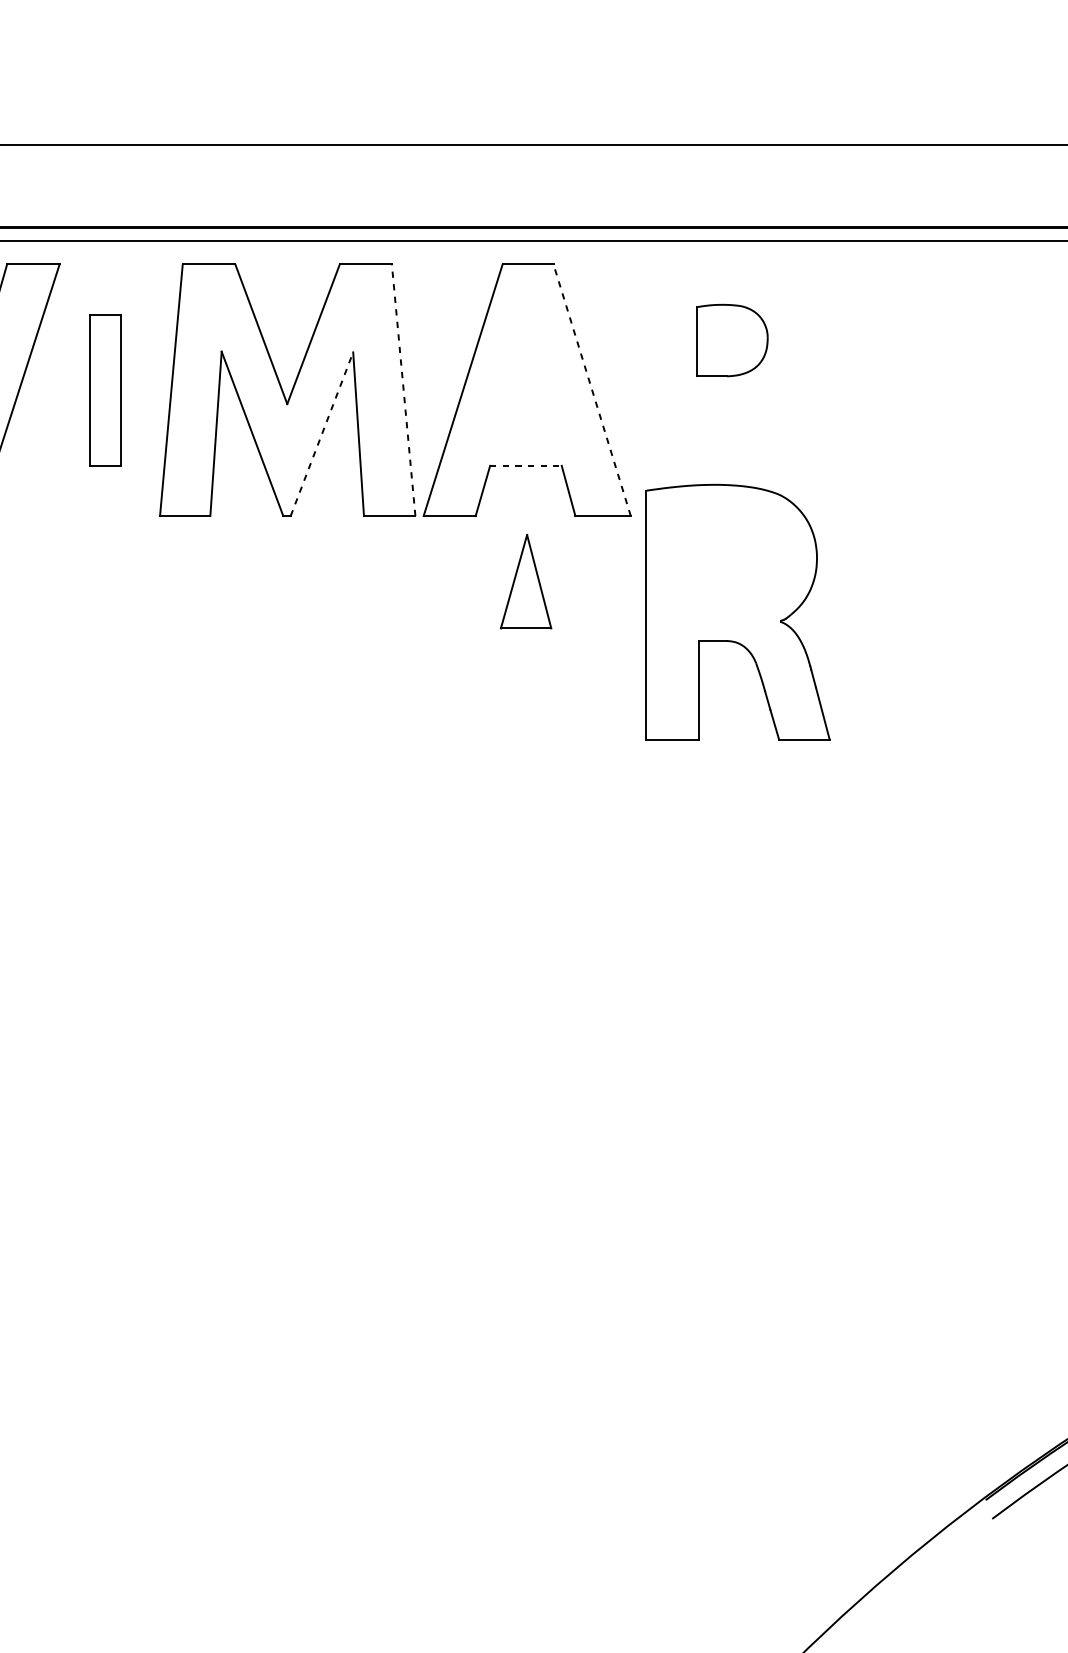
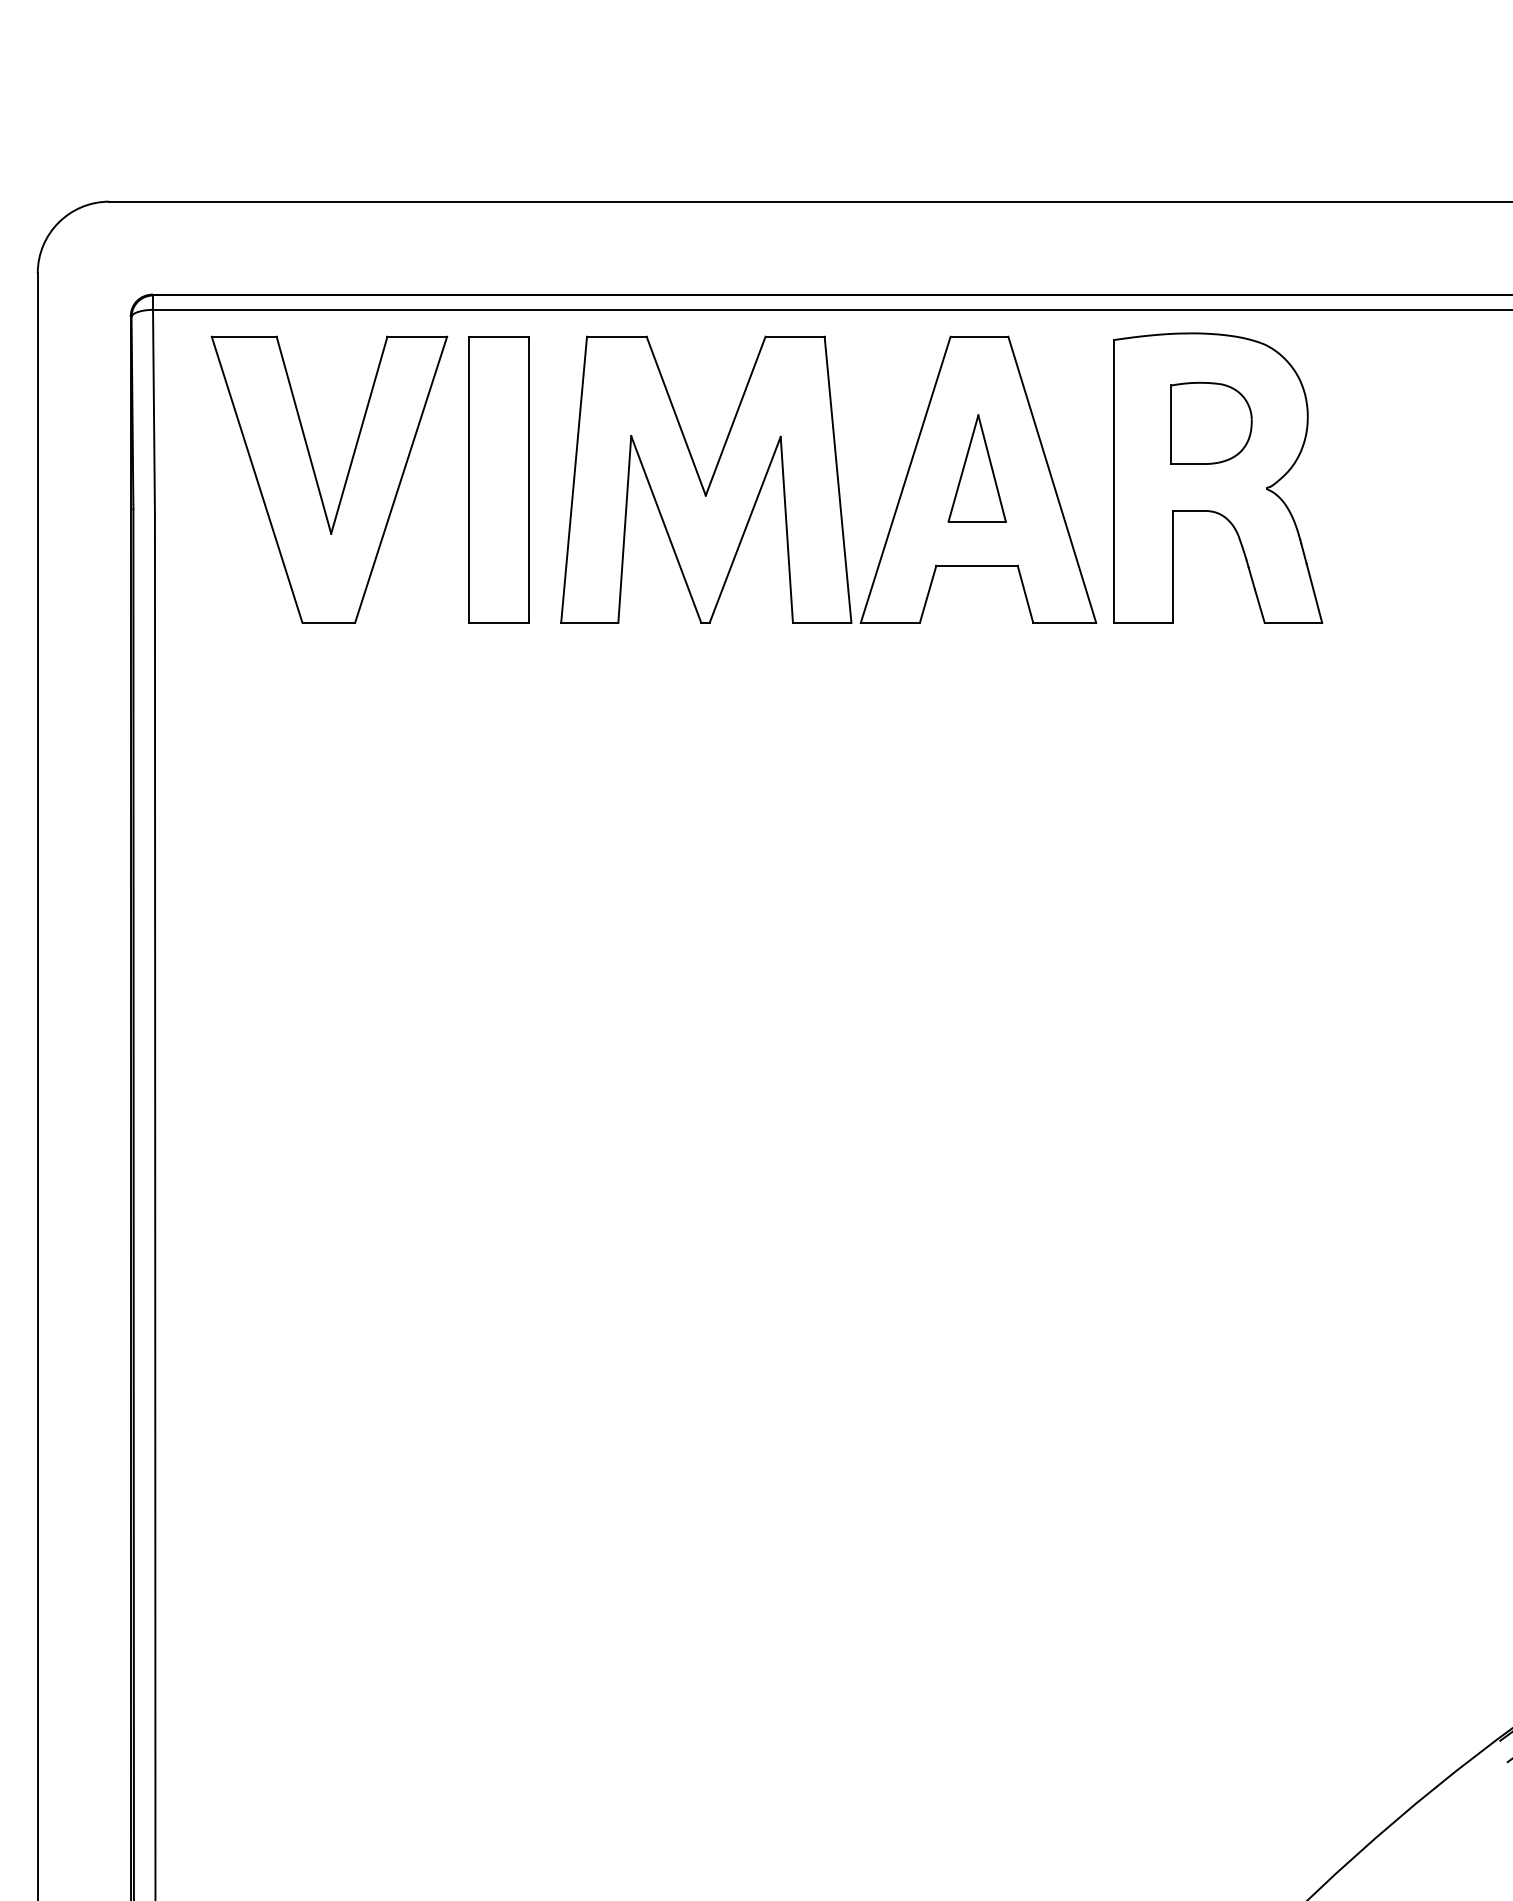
part: (104, 389) -> (498, 479), size x1.67
line: (404, 389) -> (838, 479), dashed -> solid
line: (592, 389) -> (1052, 479), dashed -> solid
line: (322, 433) -> (745, 529), dashed -> solid
line: (526, 465) -> (977, 565), dashed -> solid
part: (525, 581) -> (976, 468), moved
part: (738, 611) -> (1218, 477), moved

